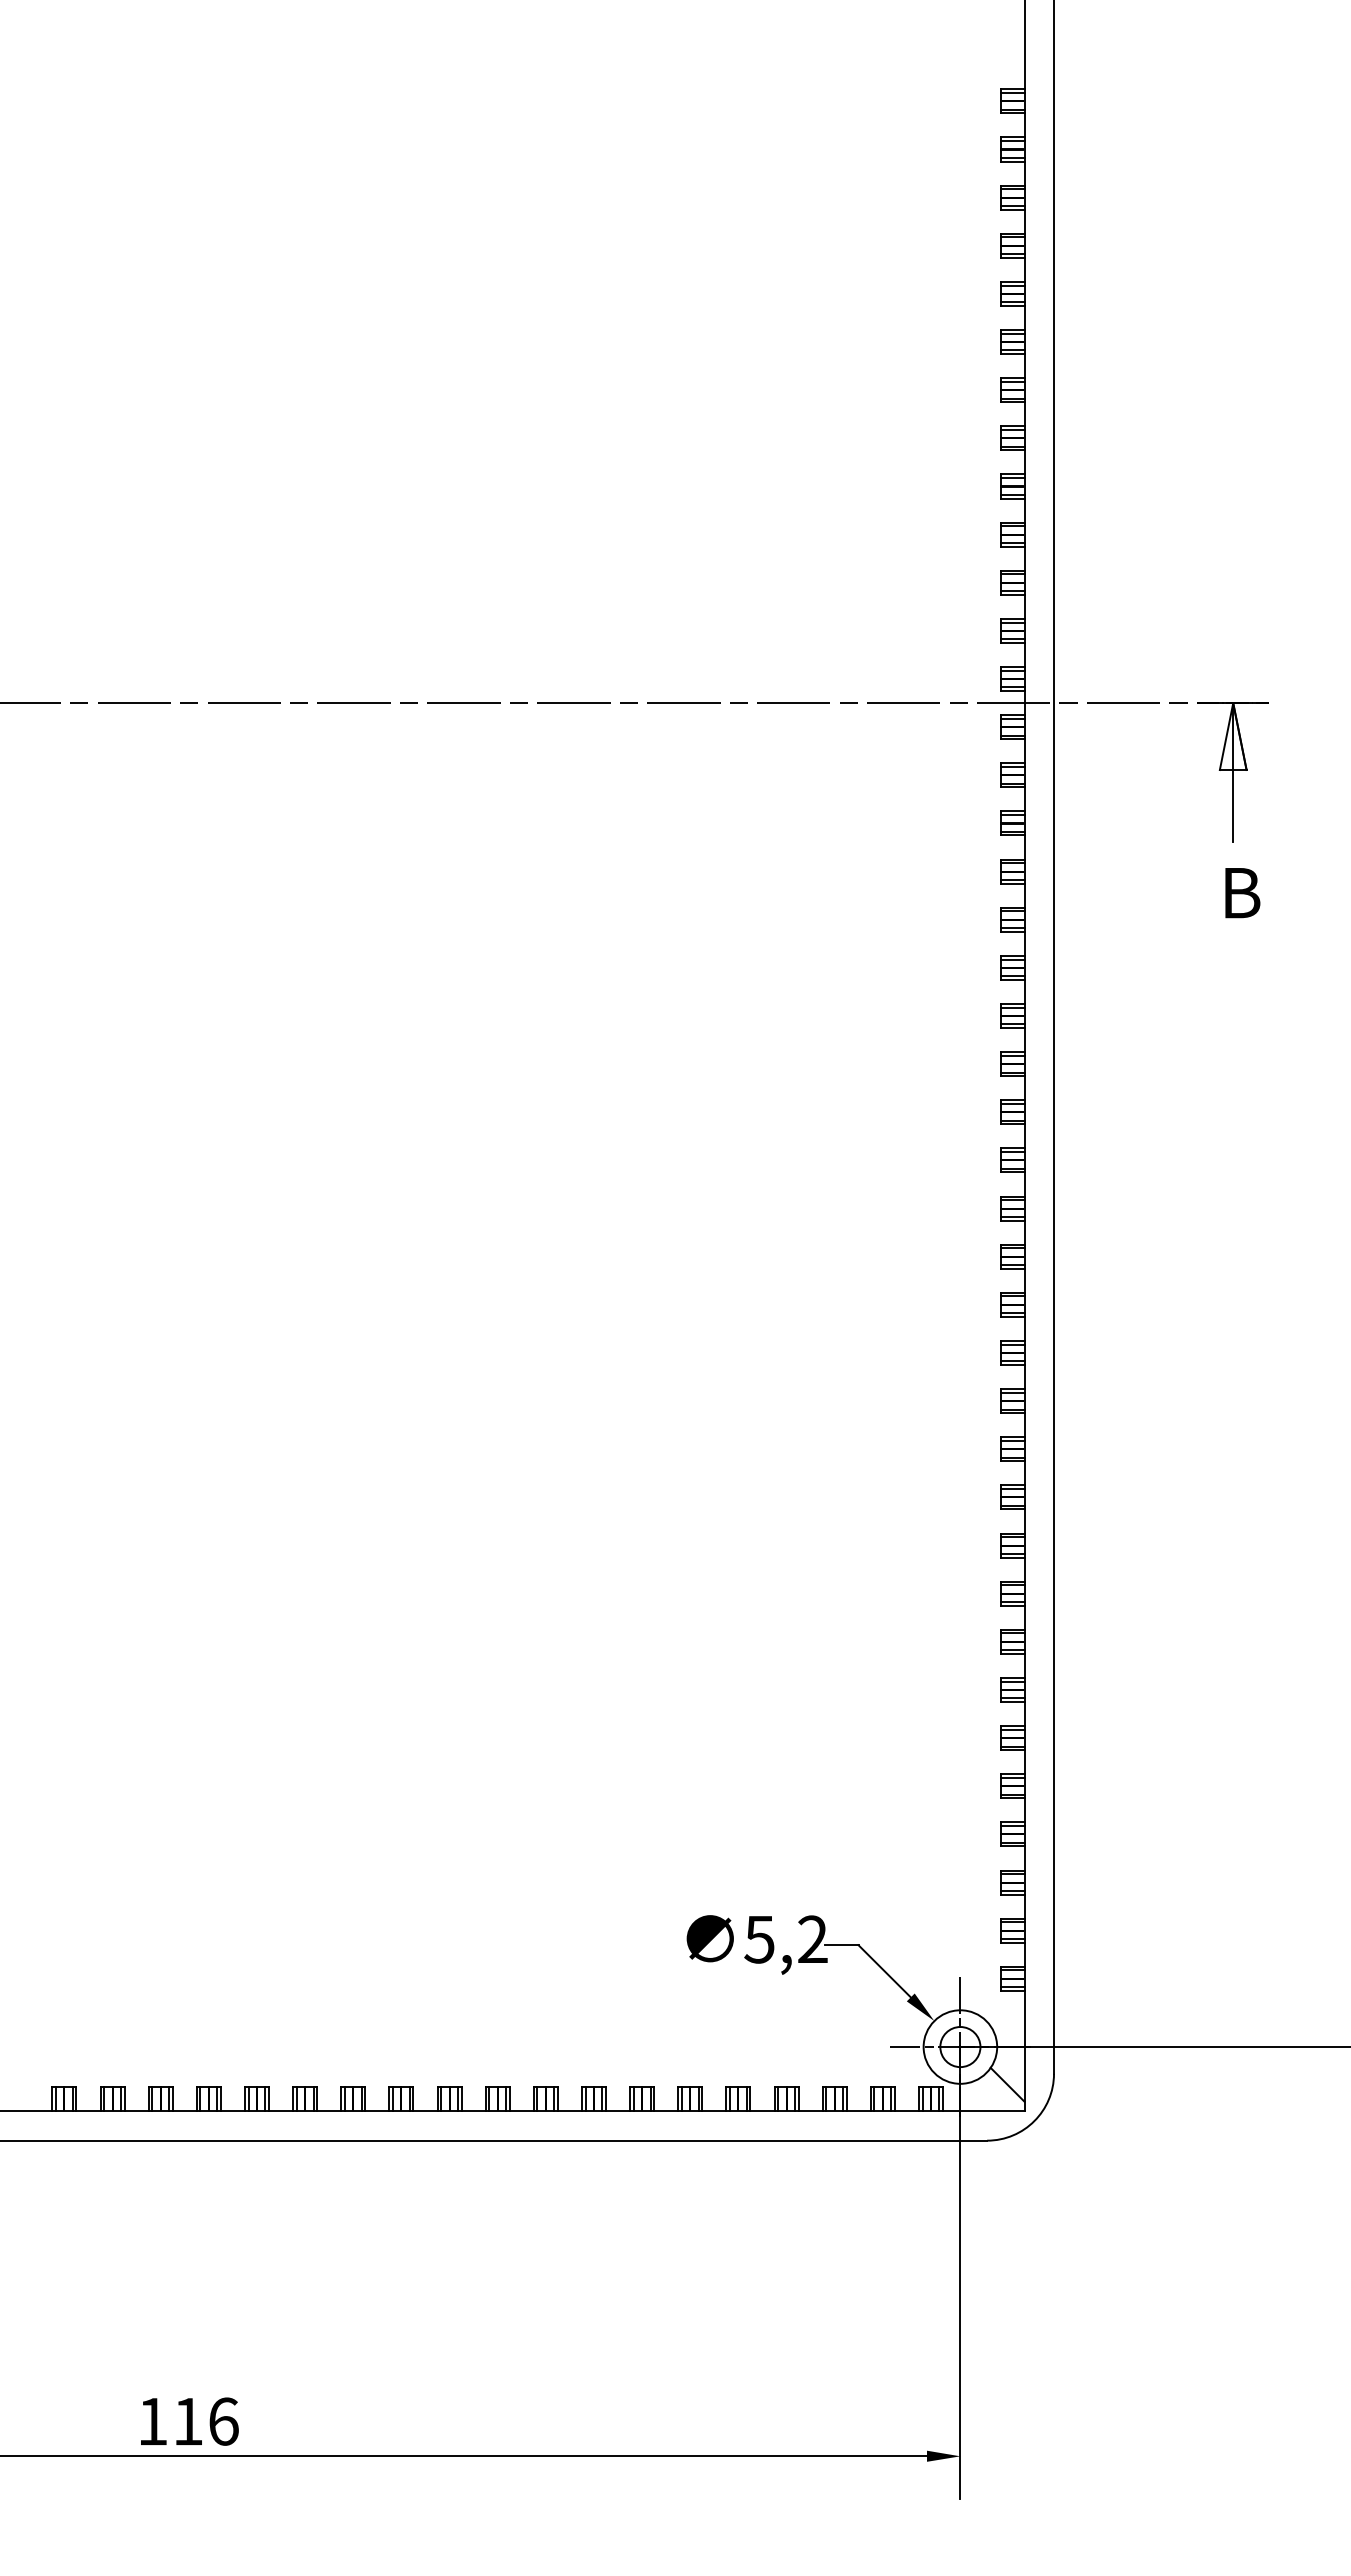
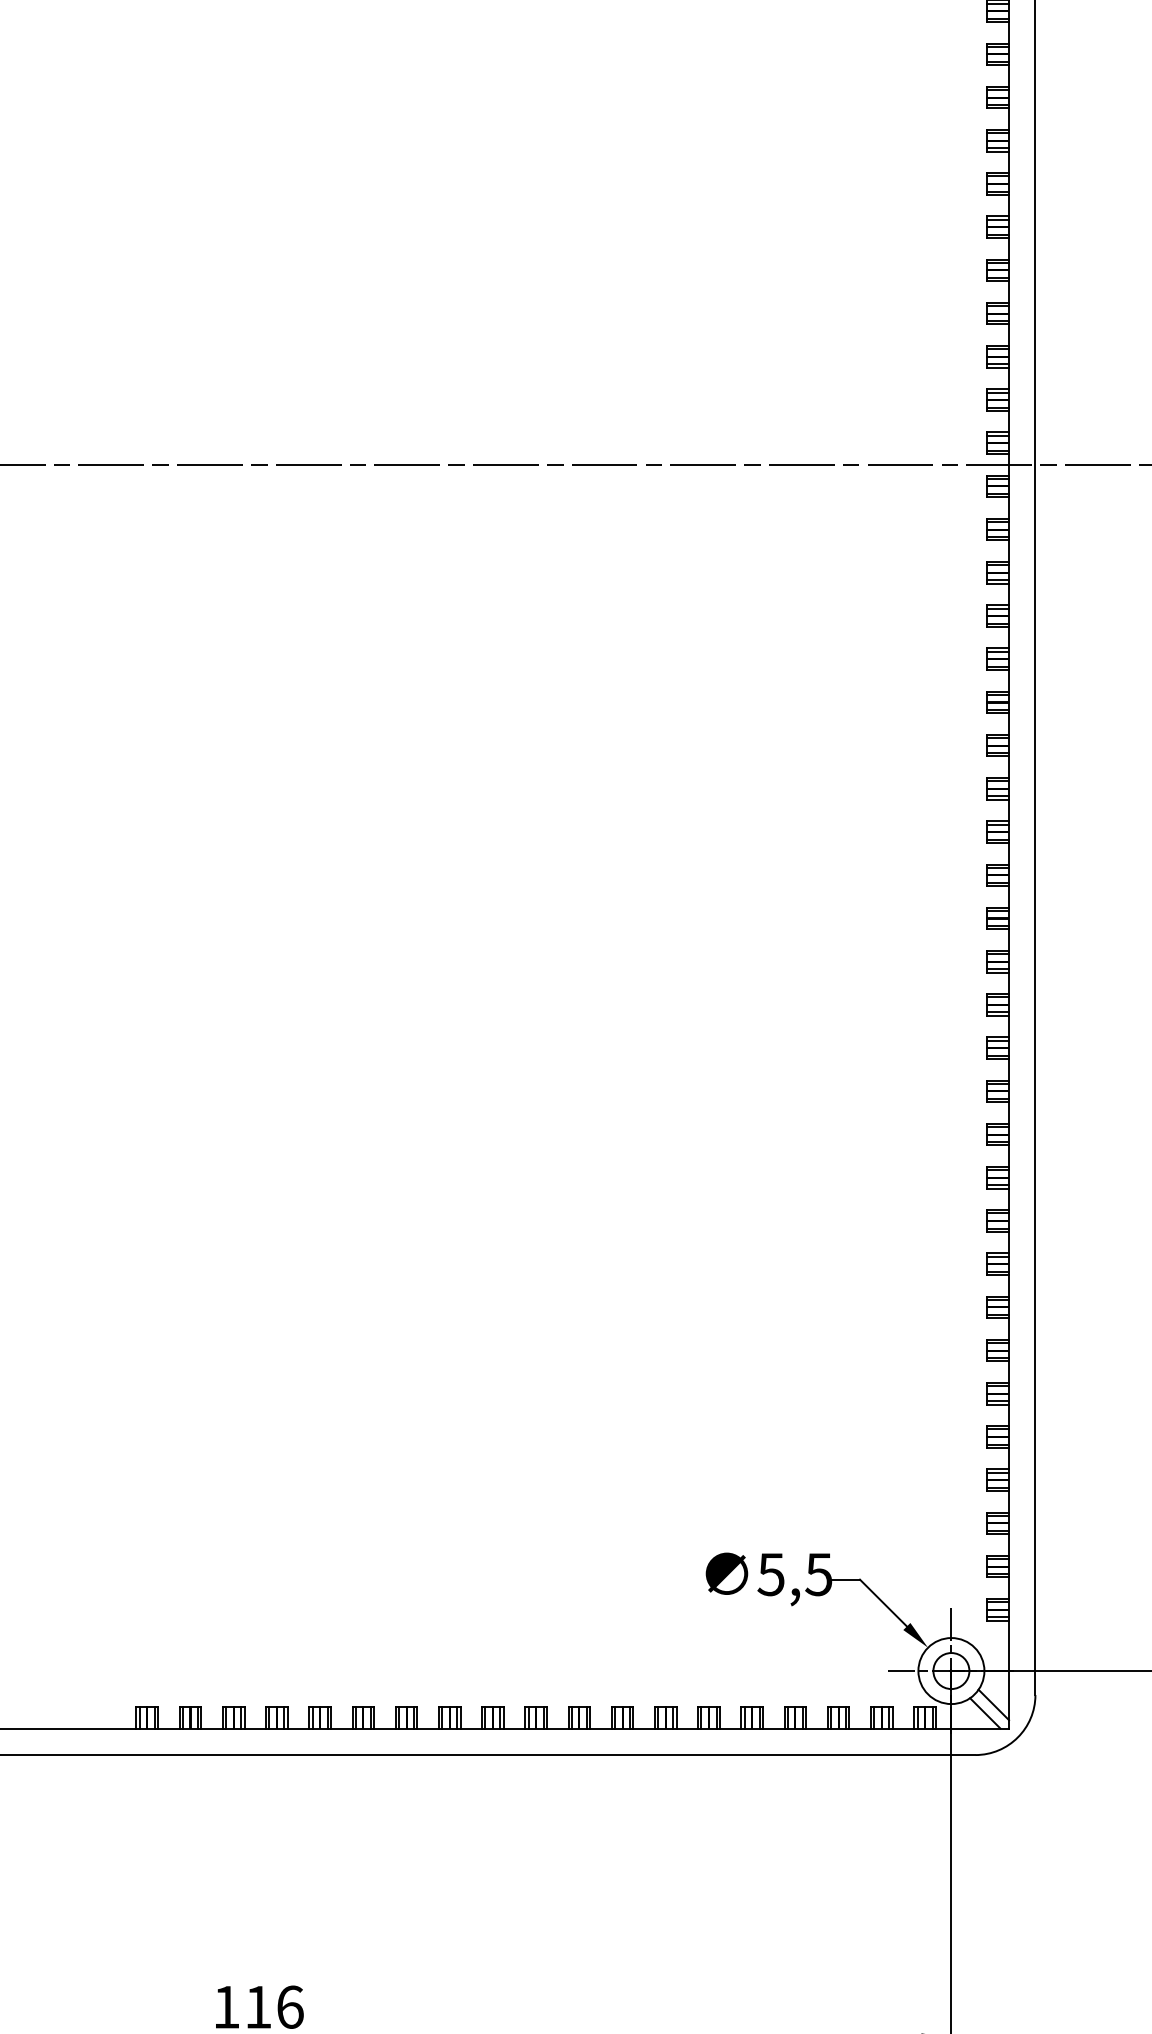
text: (812, 1939) -> (818, 1574), 5,2 -> 5,5
line: (998, 2094) -> (985, 1713), added

